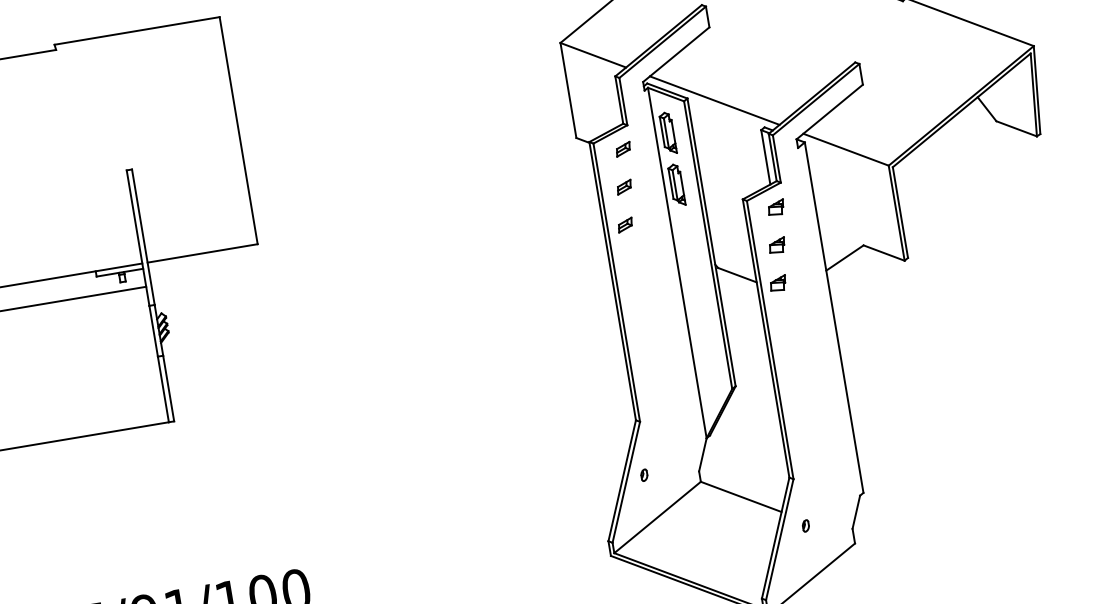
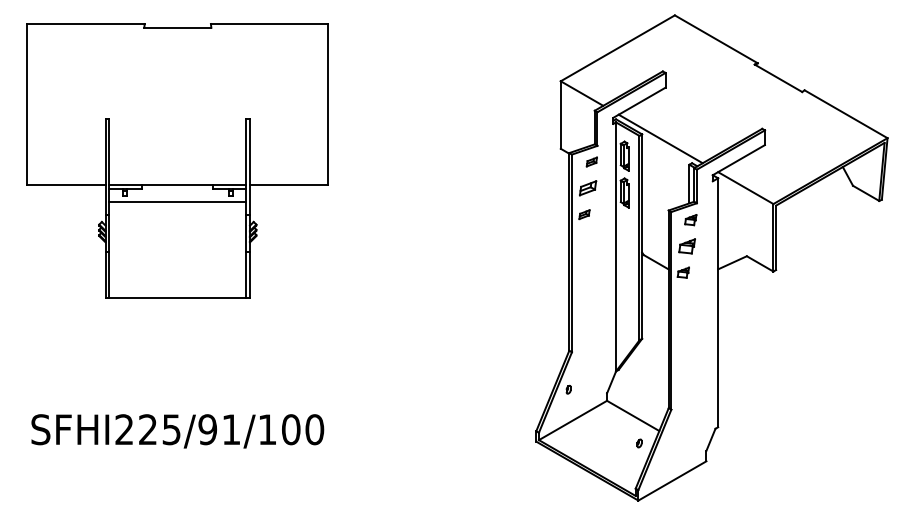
part: (624, 187) -> (588, 188), size x1.6
part: (776, 245) -> (686, 246), size x1.4
part: (805, 525) -> (639, 443), moved

